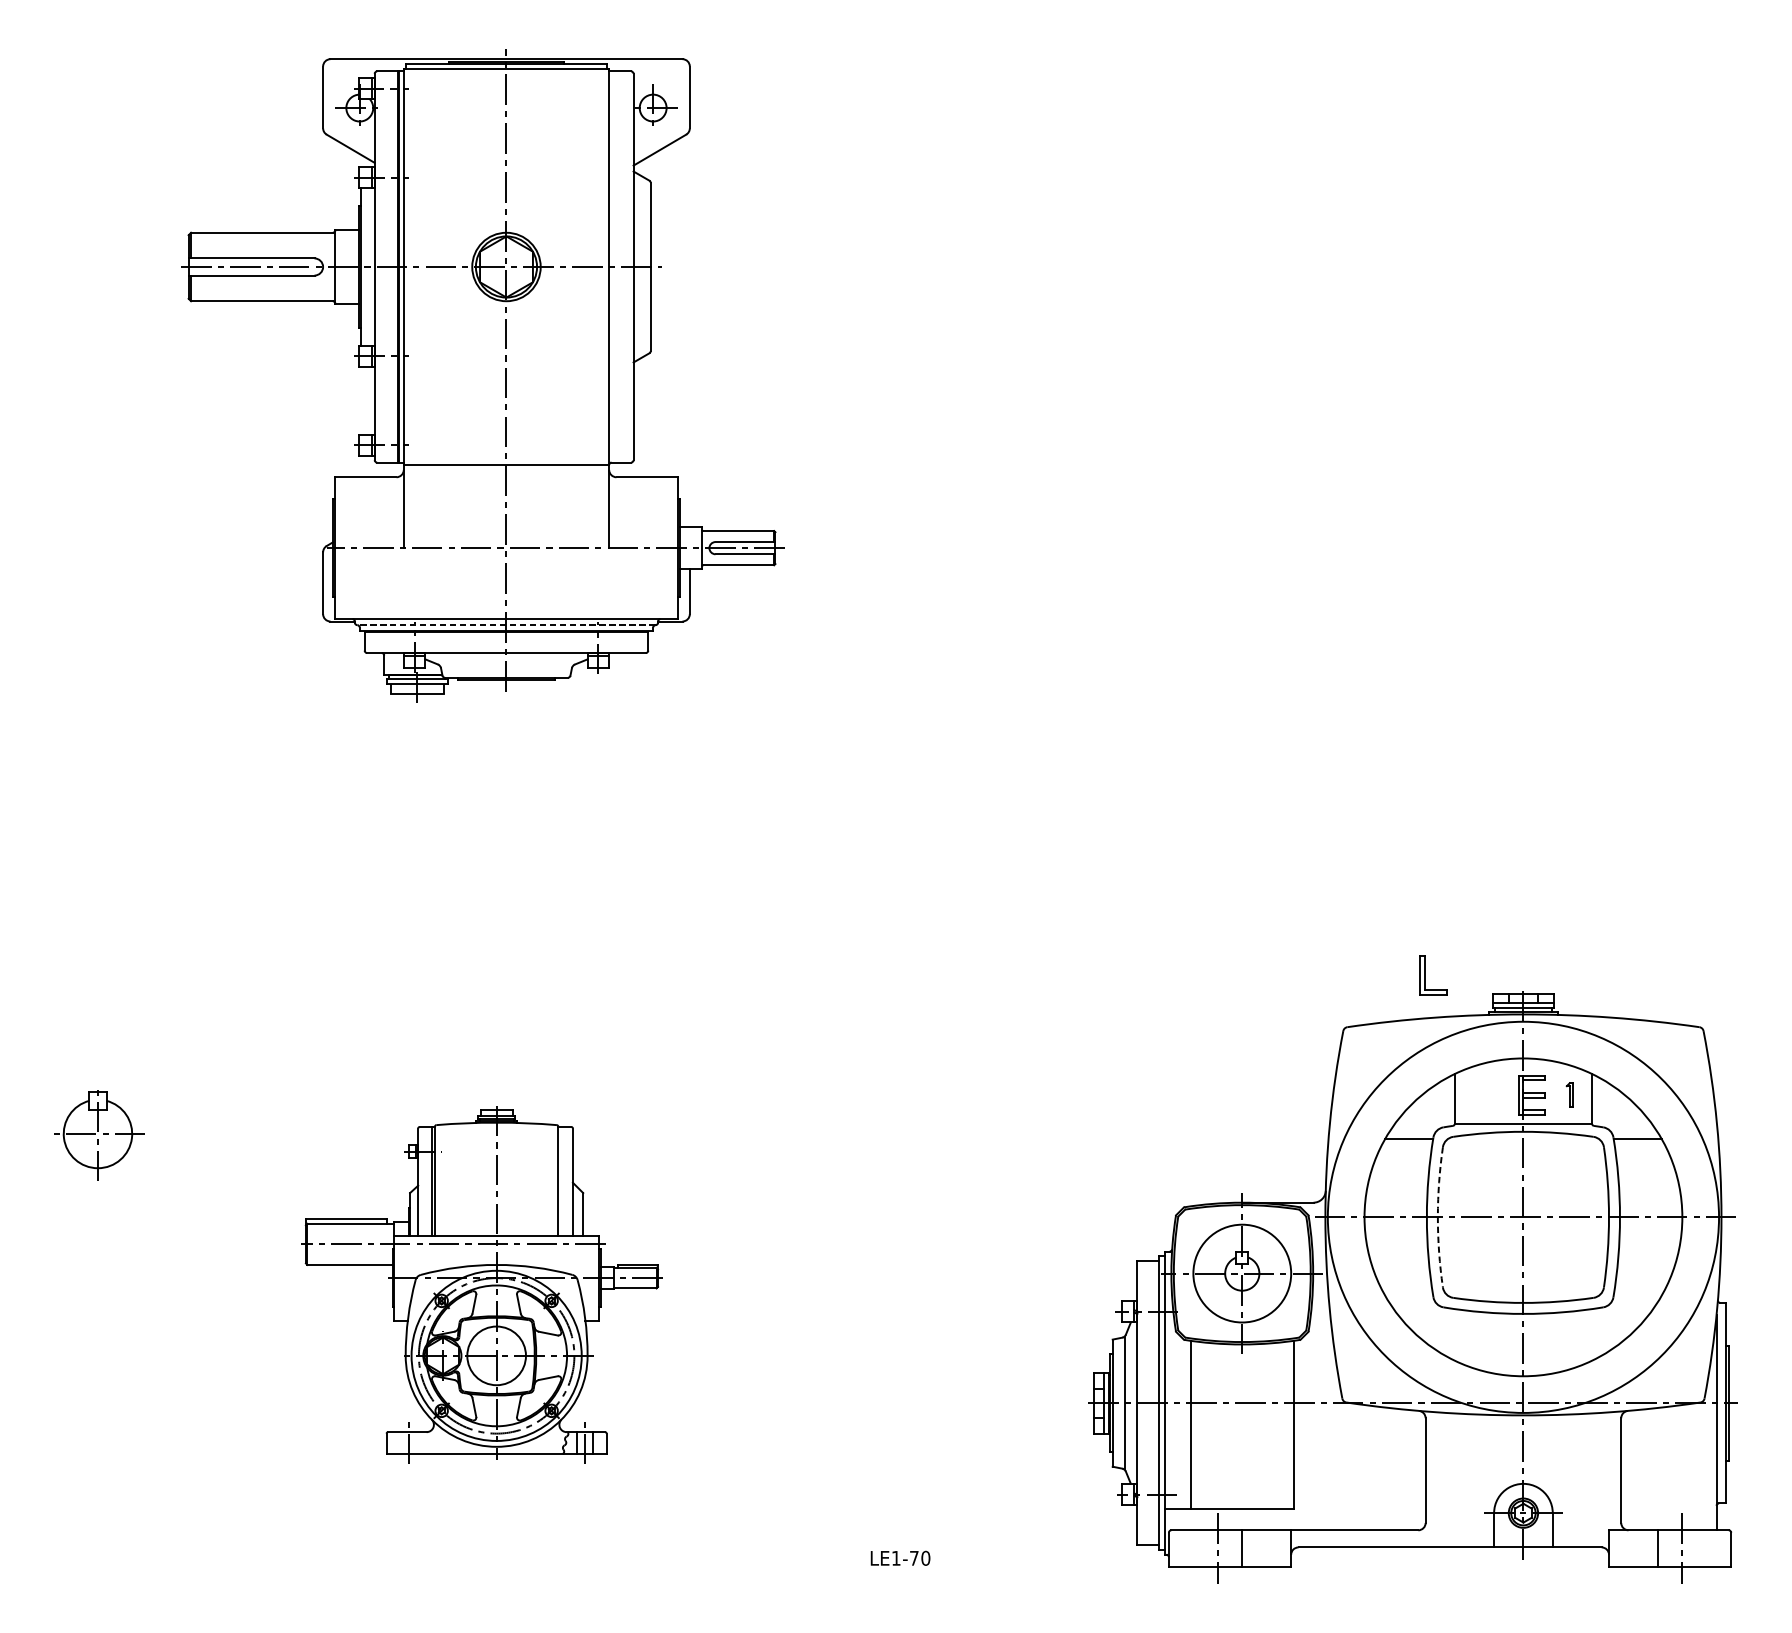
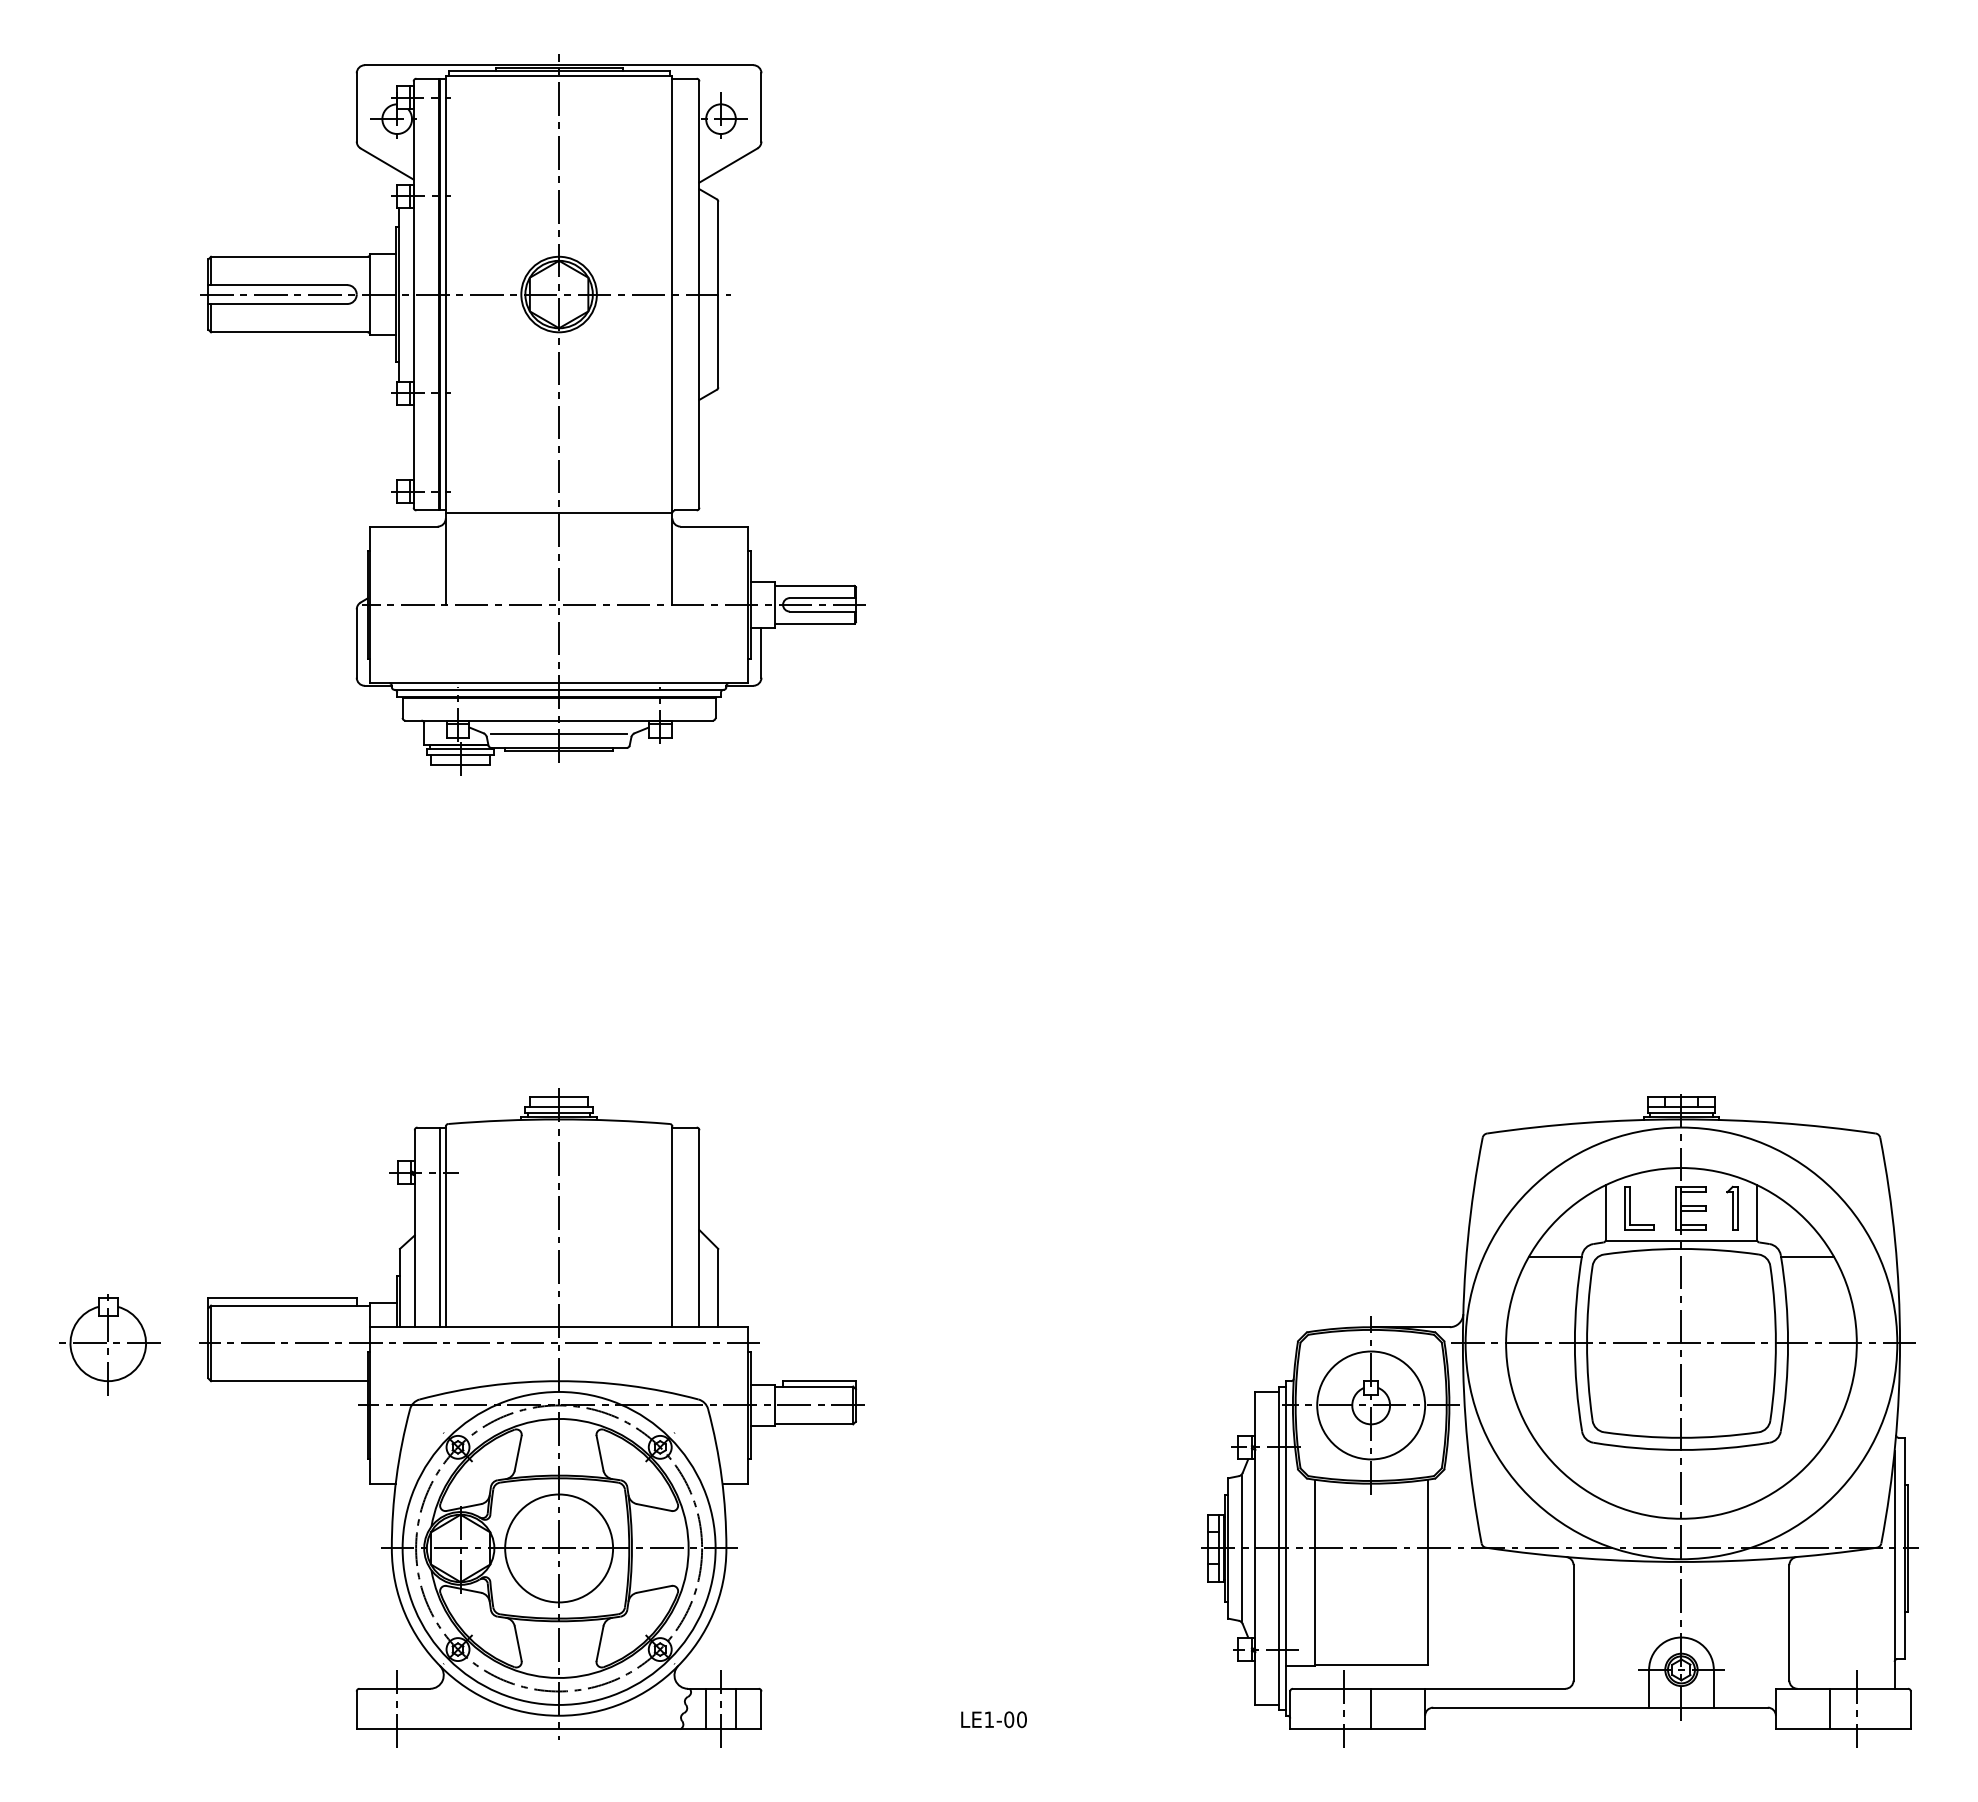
line: (506, 624) -> (559, 689), dashed -> solid
line: (506, 665) -> (559, 734), added
part: (1425, 975) -> (1630, 1208), moved
part: (1569, 1094) -> (1732, 1207), size x1.67
part: (99, 1134) -> (109, 1344), moved
arc: (1438, 1217) -> (1587, 1343), dashed -> solid
part: (481, 1284) -> (531, 1417), size x1.67
text: (914, 1558) -> (1009, 1719), LE1-70 -> LE1-00

